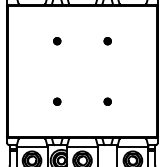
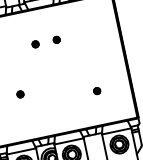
part: (57, 41) -> (35, 44), moved
part: (107, 41) -> (56, 40), moved
part: (57, 101) -> (20, 94), moved
part: (107, 101) -> (96, 90), moved

